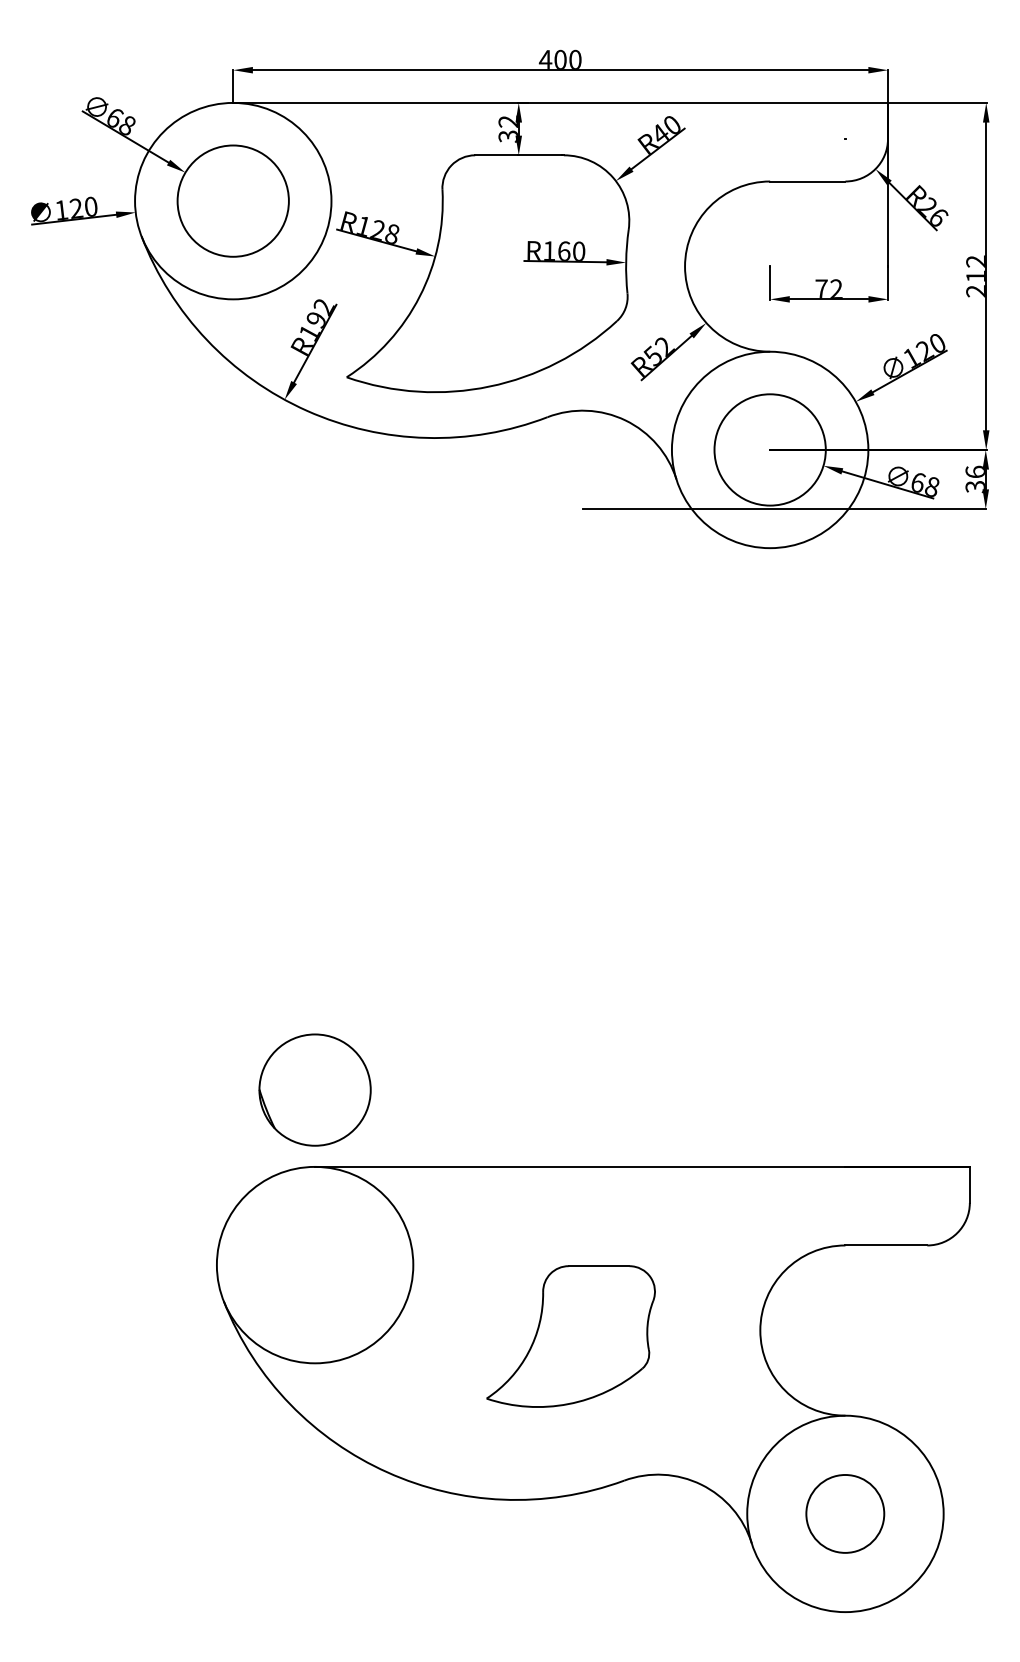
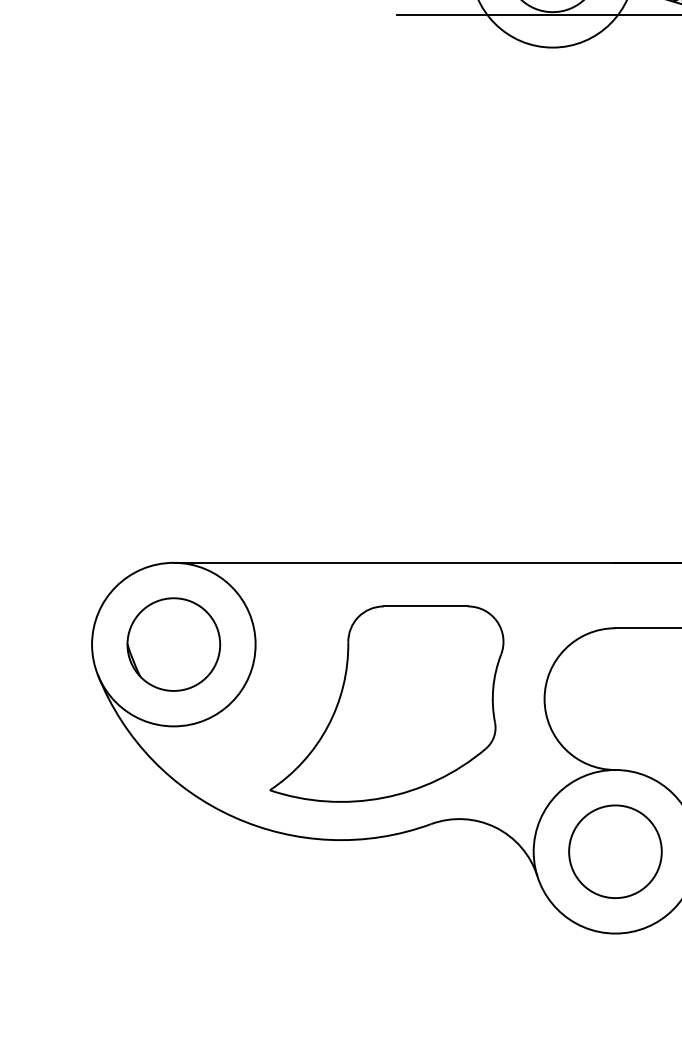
part: (314, 1089) -> (173, 644), moved
part: (570, 1336) -> (386, 704), size x1.67
circle: (844, 1513) -> (614, 851), size x1.43

